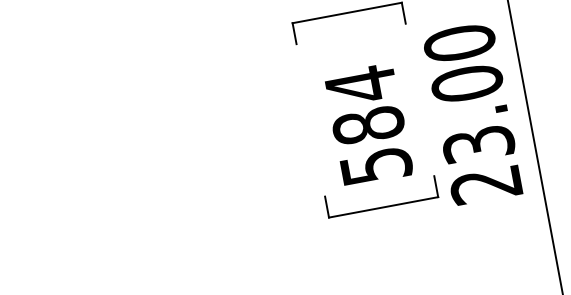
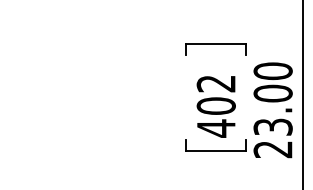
text: (366, 124) -> (215, 105), 584 -> 402

